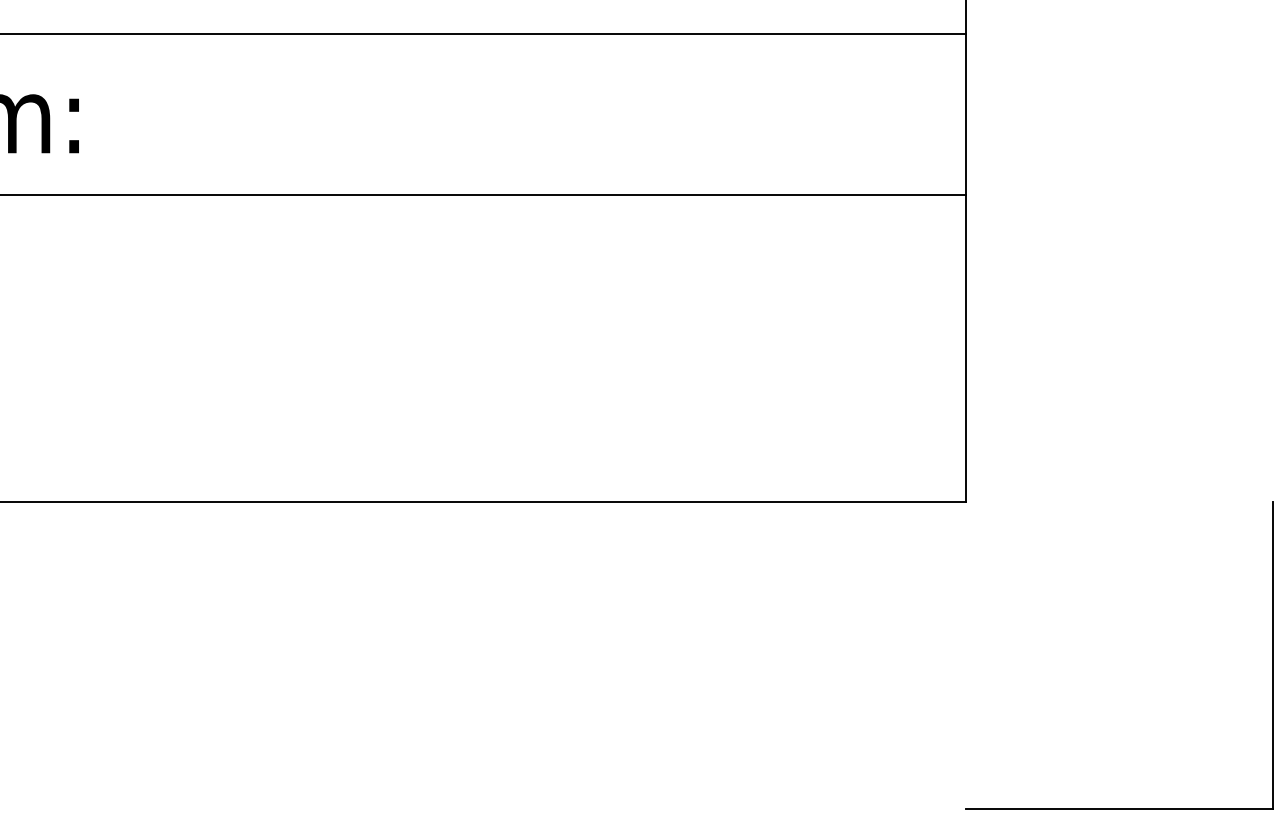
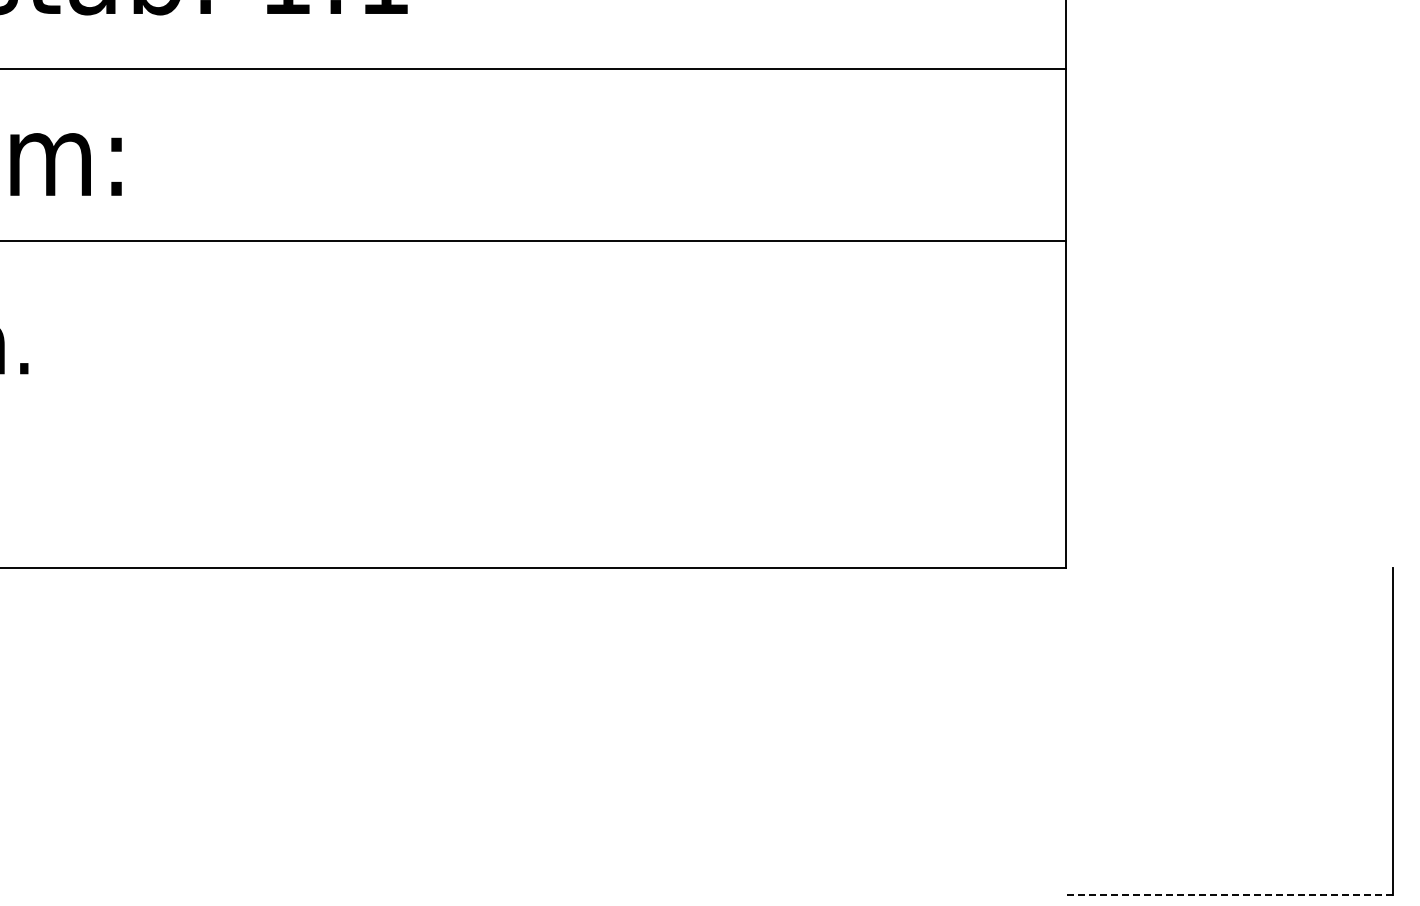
line: (1118, 809) -> (1228, 894), solid -> dashed

